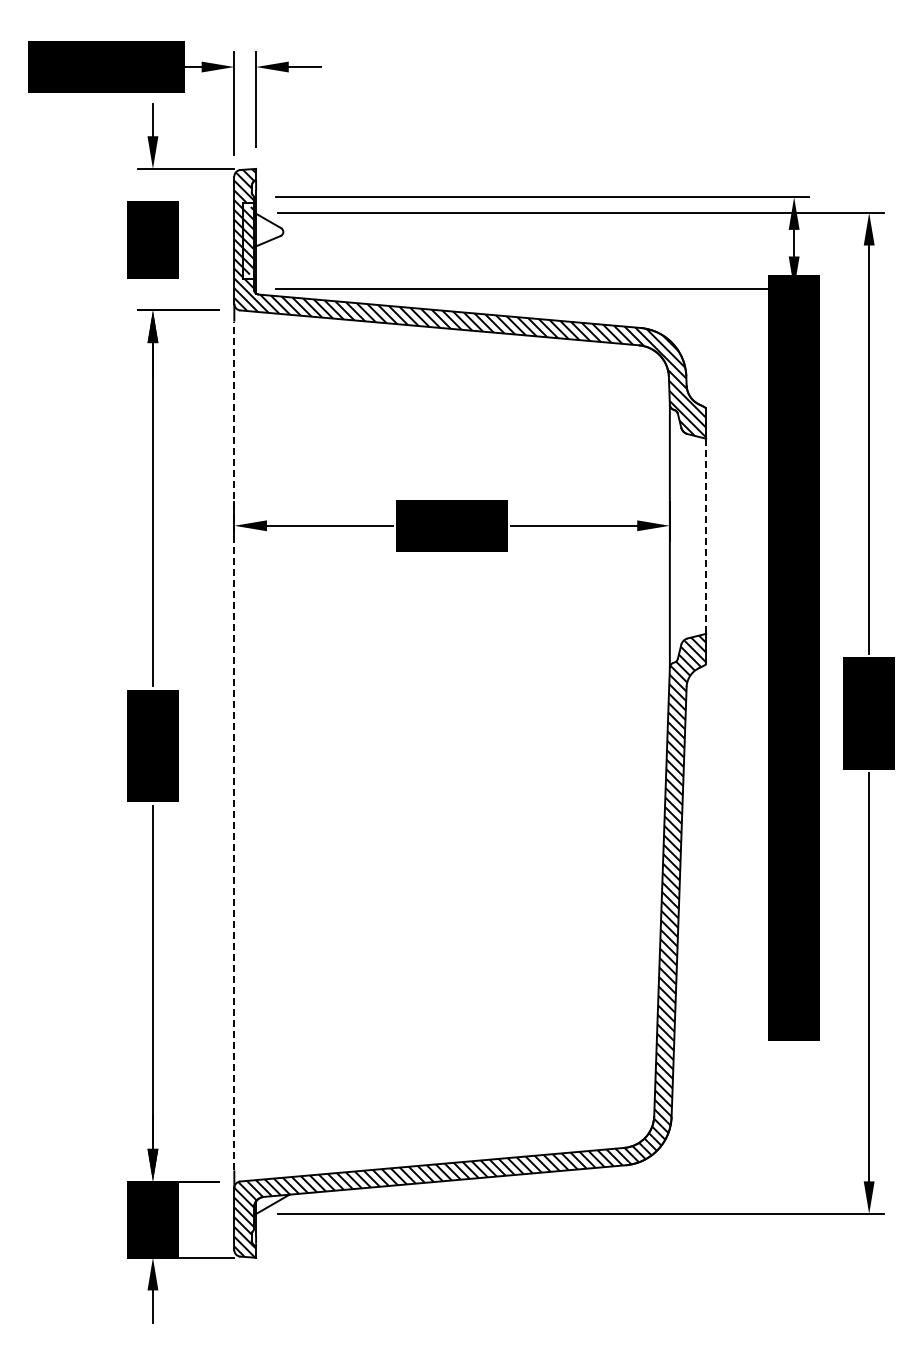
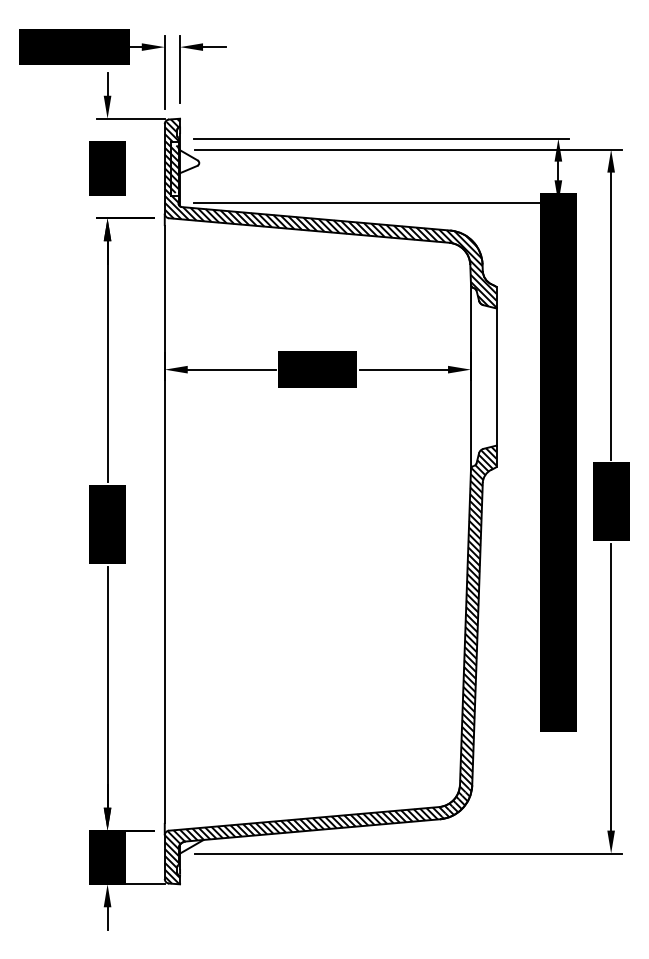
line: (706, 536) -> (496, 377), dashed -> solid
line: (234, 745) -> (164, 524), dashed -> solid

